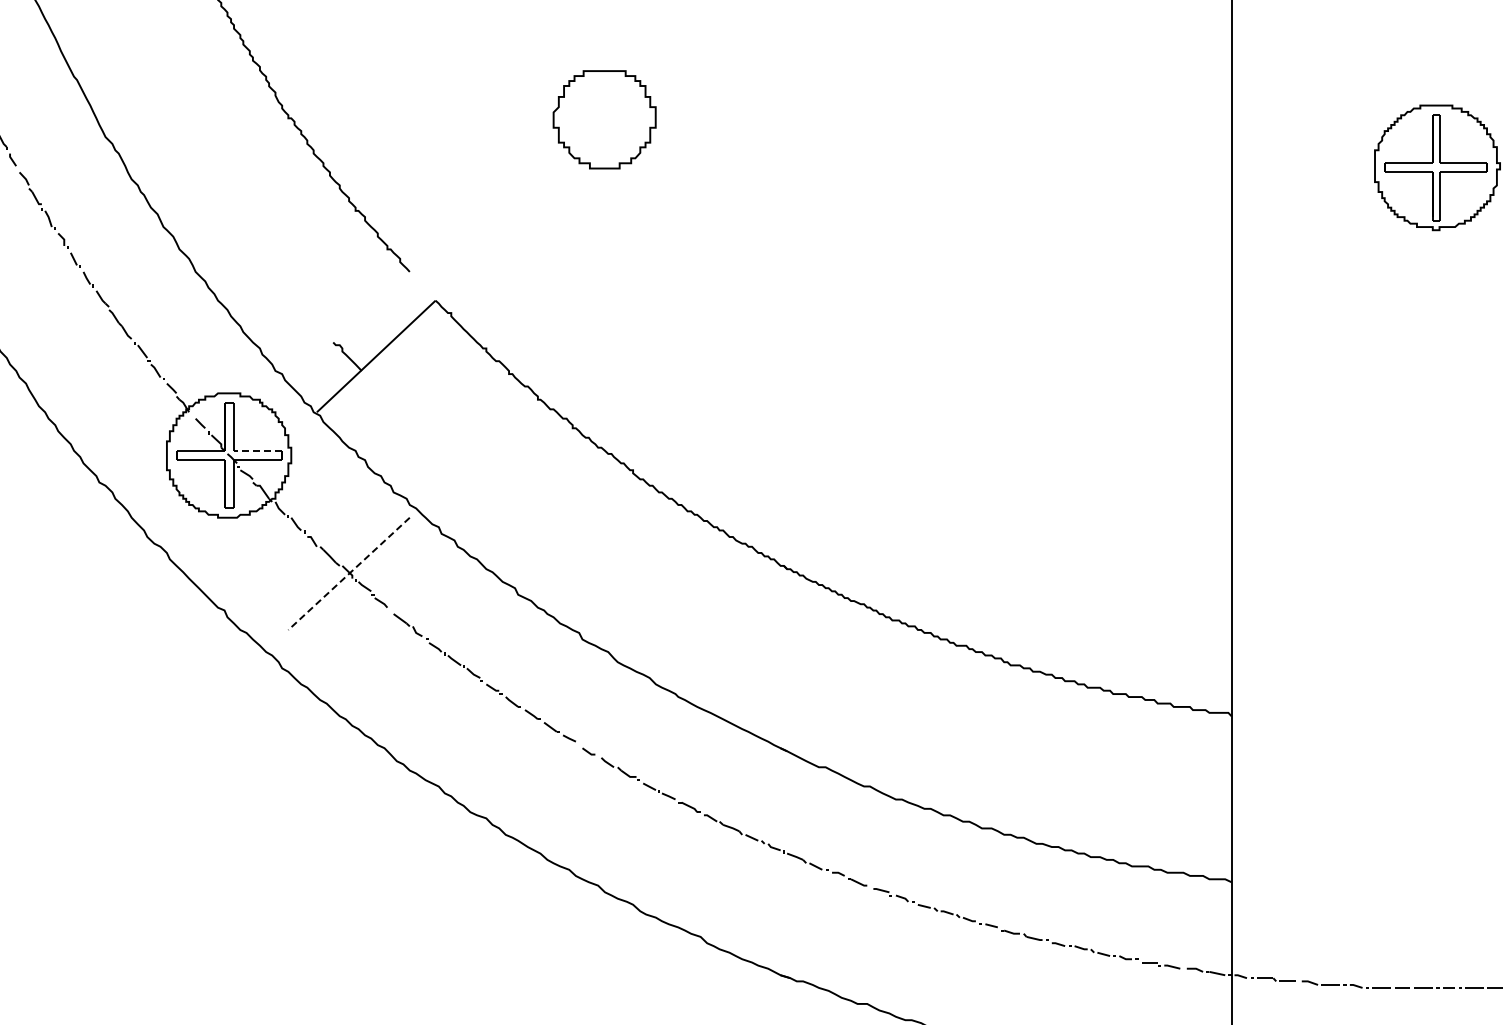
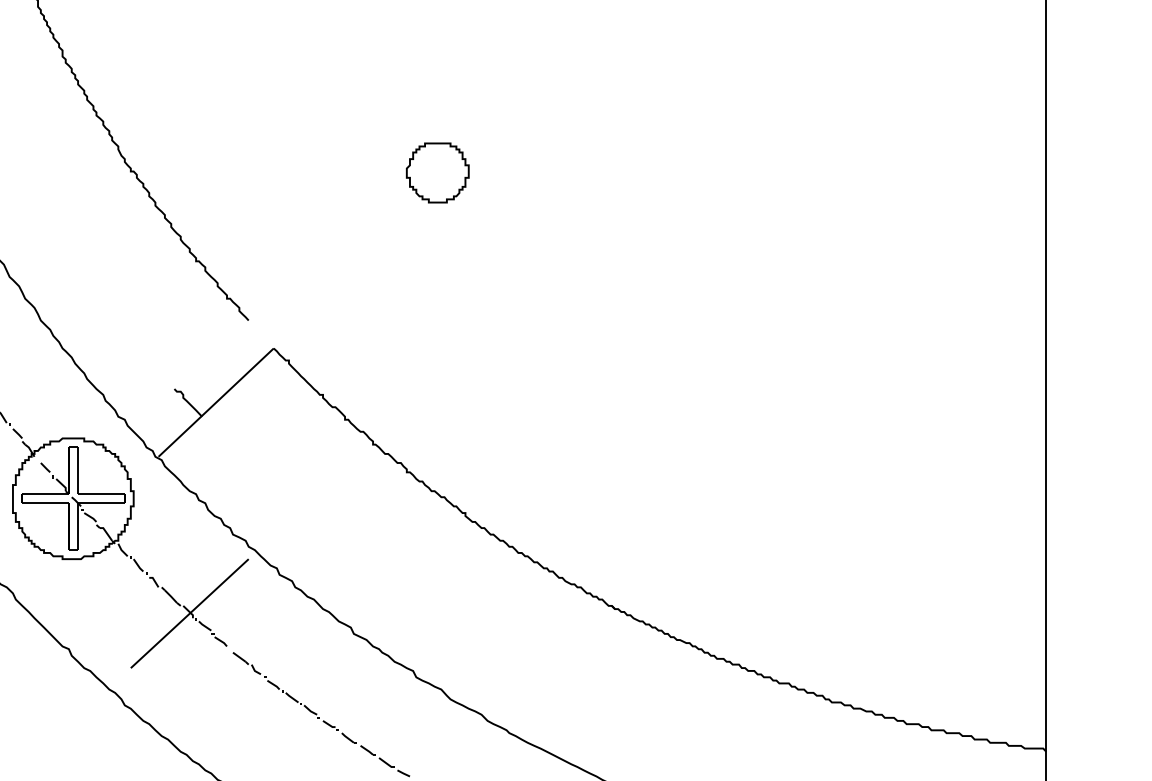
part: (604, 119) -> (437, 172), size x0.62
line: (257, 450) -> (100, 493), dashed -> solid
line: (349, 573) -> (190, 613), dashed -> solid

